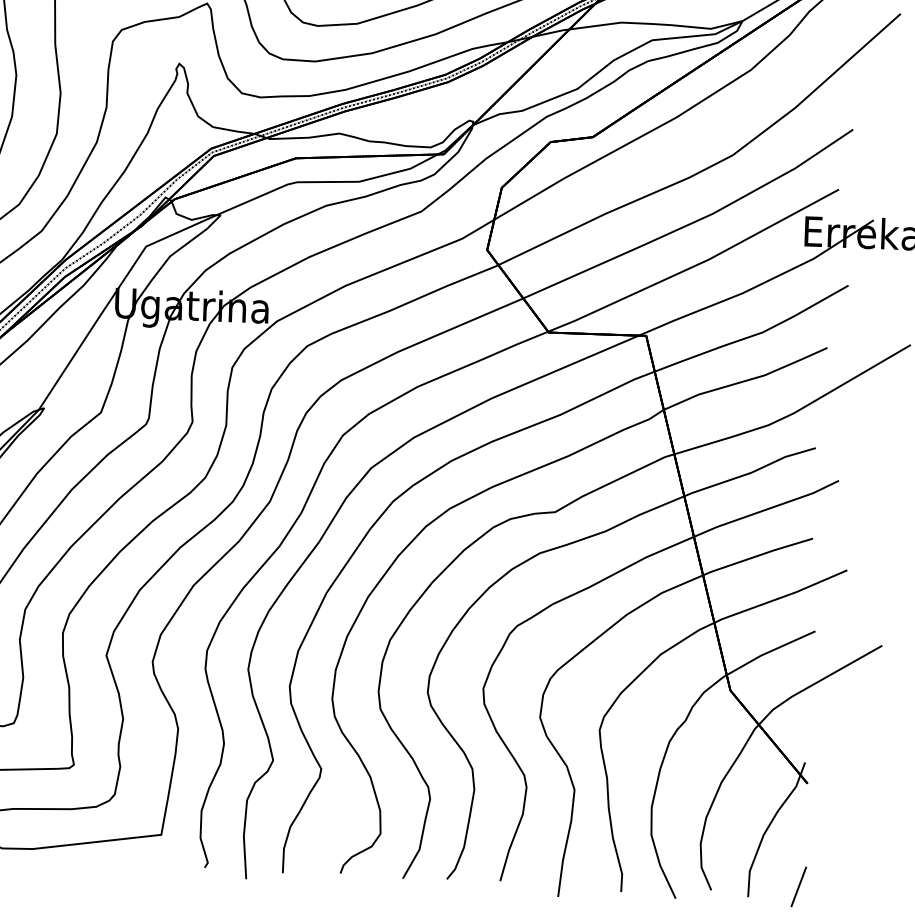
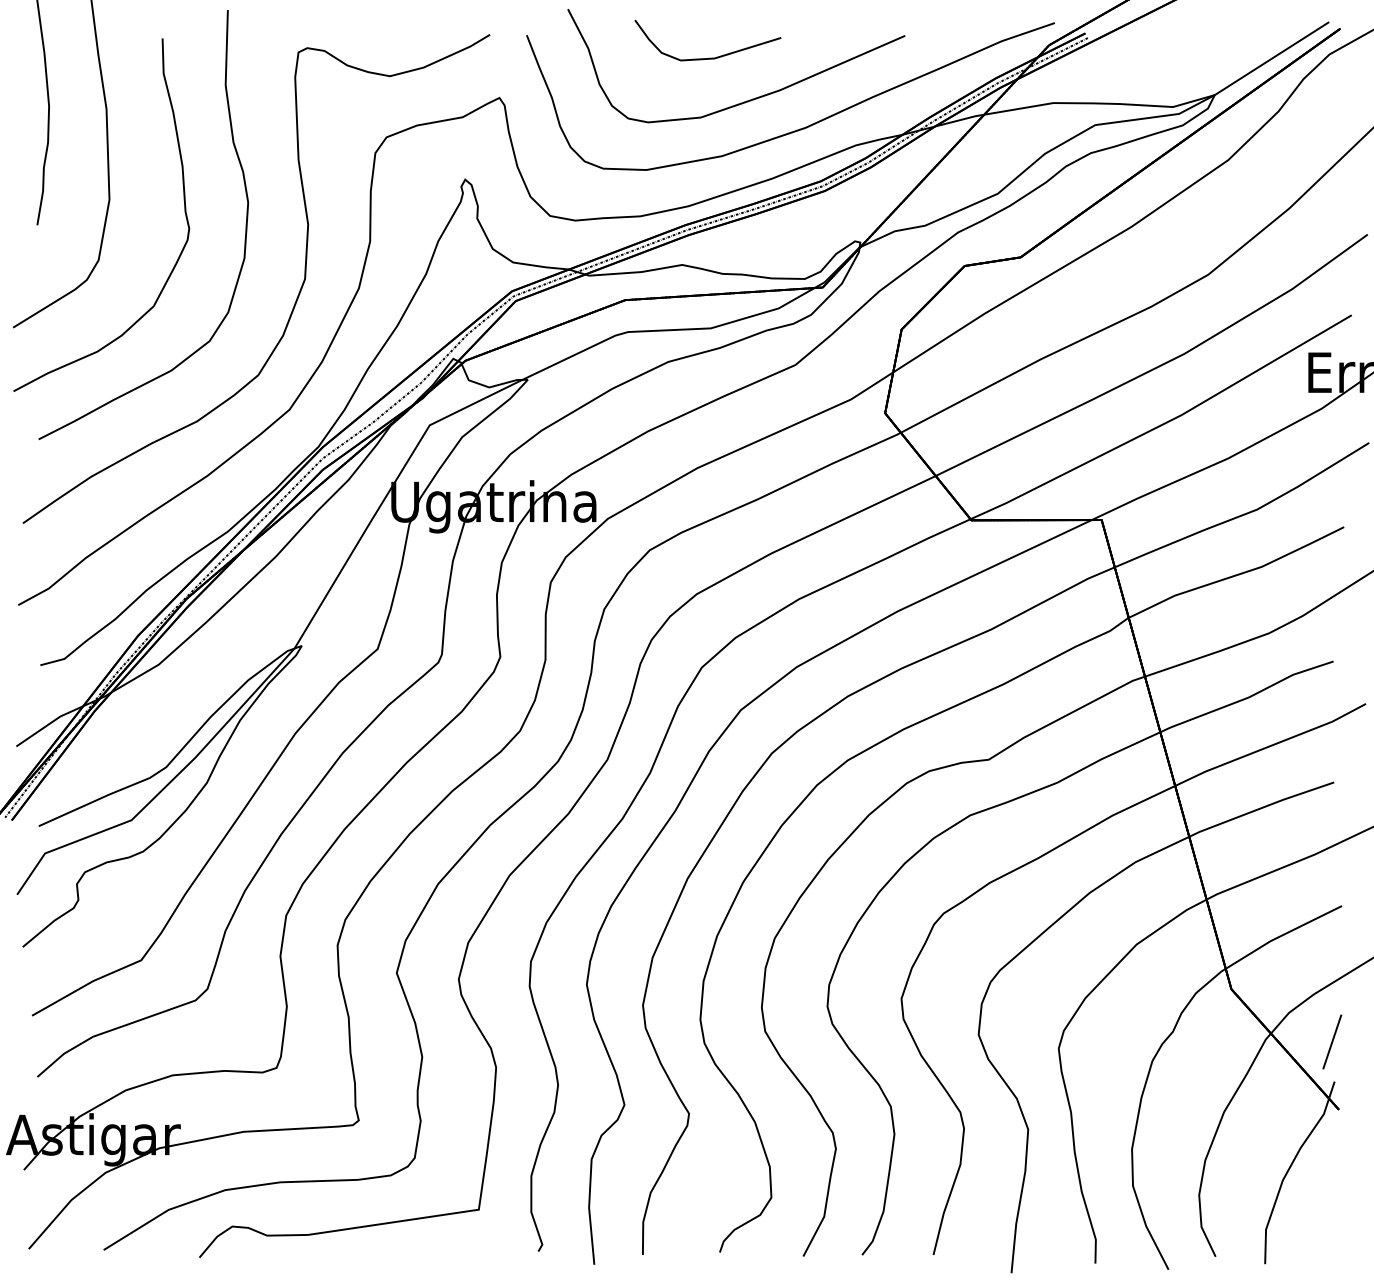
line: (798, 886) -> (1332, 1041), moved

